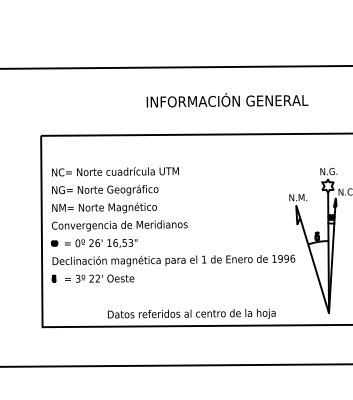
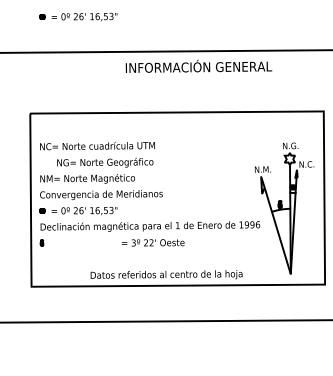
part: (94, 29) -> (78, 17), added
text: (227, 99) -> (198, 65), moved
text: (105, 189) -> (105, 162), moved
text: (99, 278) -> (153, 242), moved

